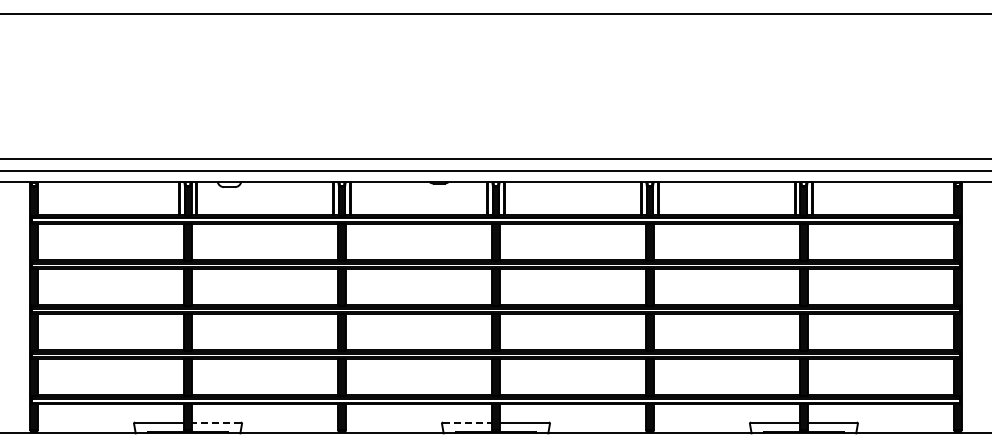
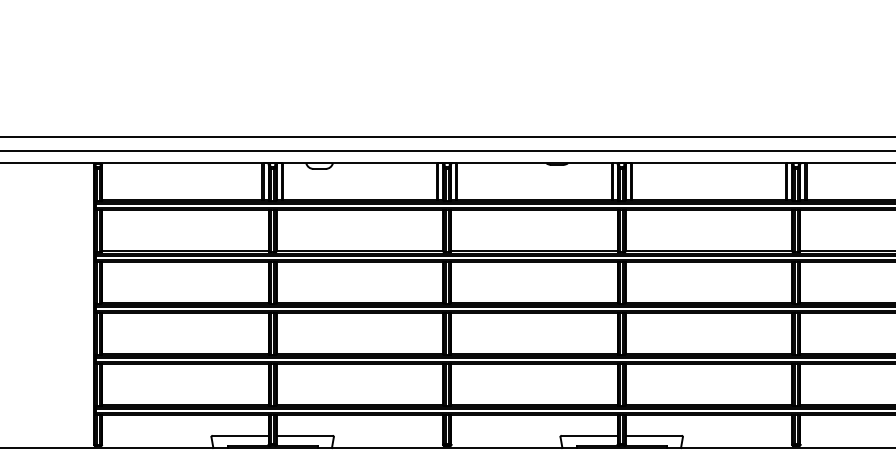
line: (216, 422) -> (304, 435), dashed -> solid
line: (467, 422) -> (589, 435), dashed -> solid

